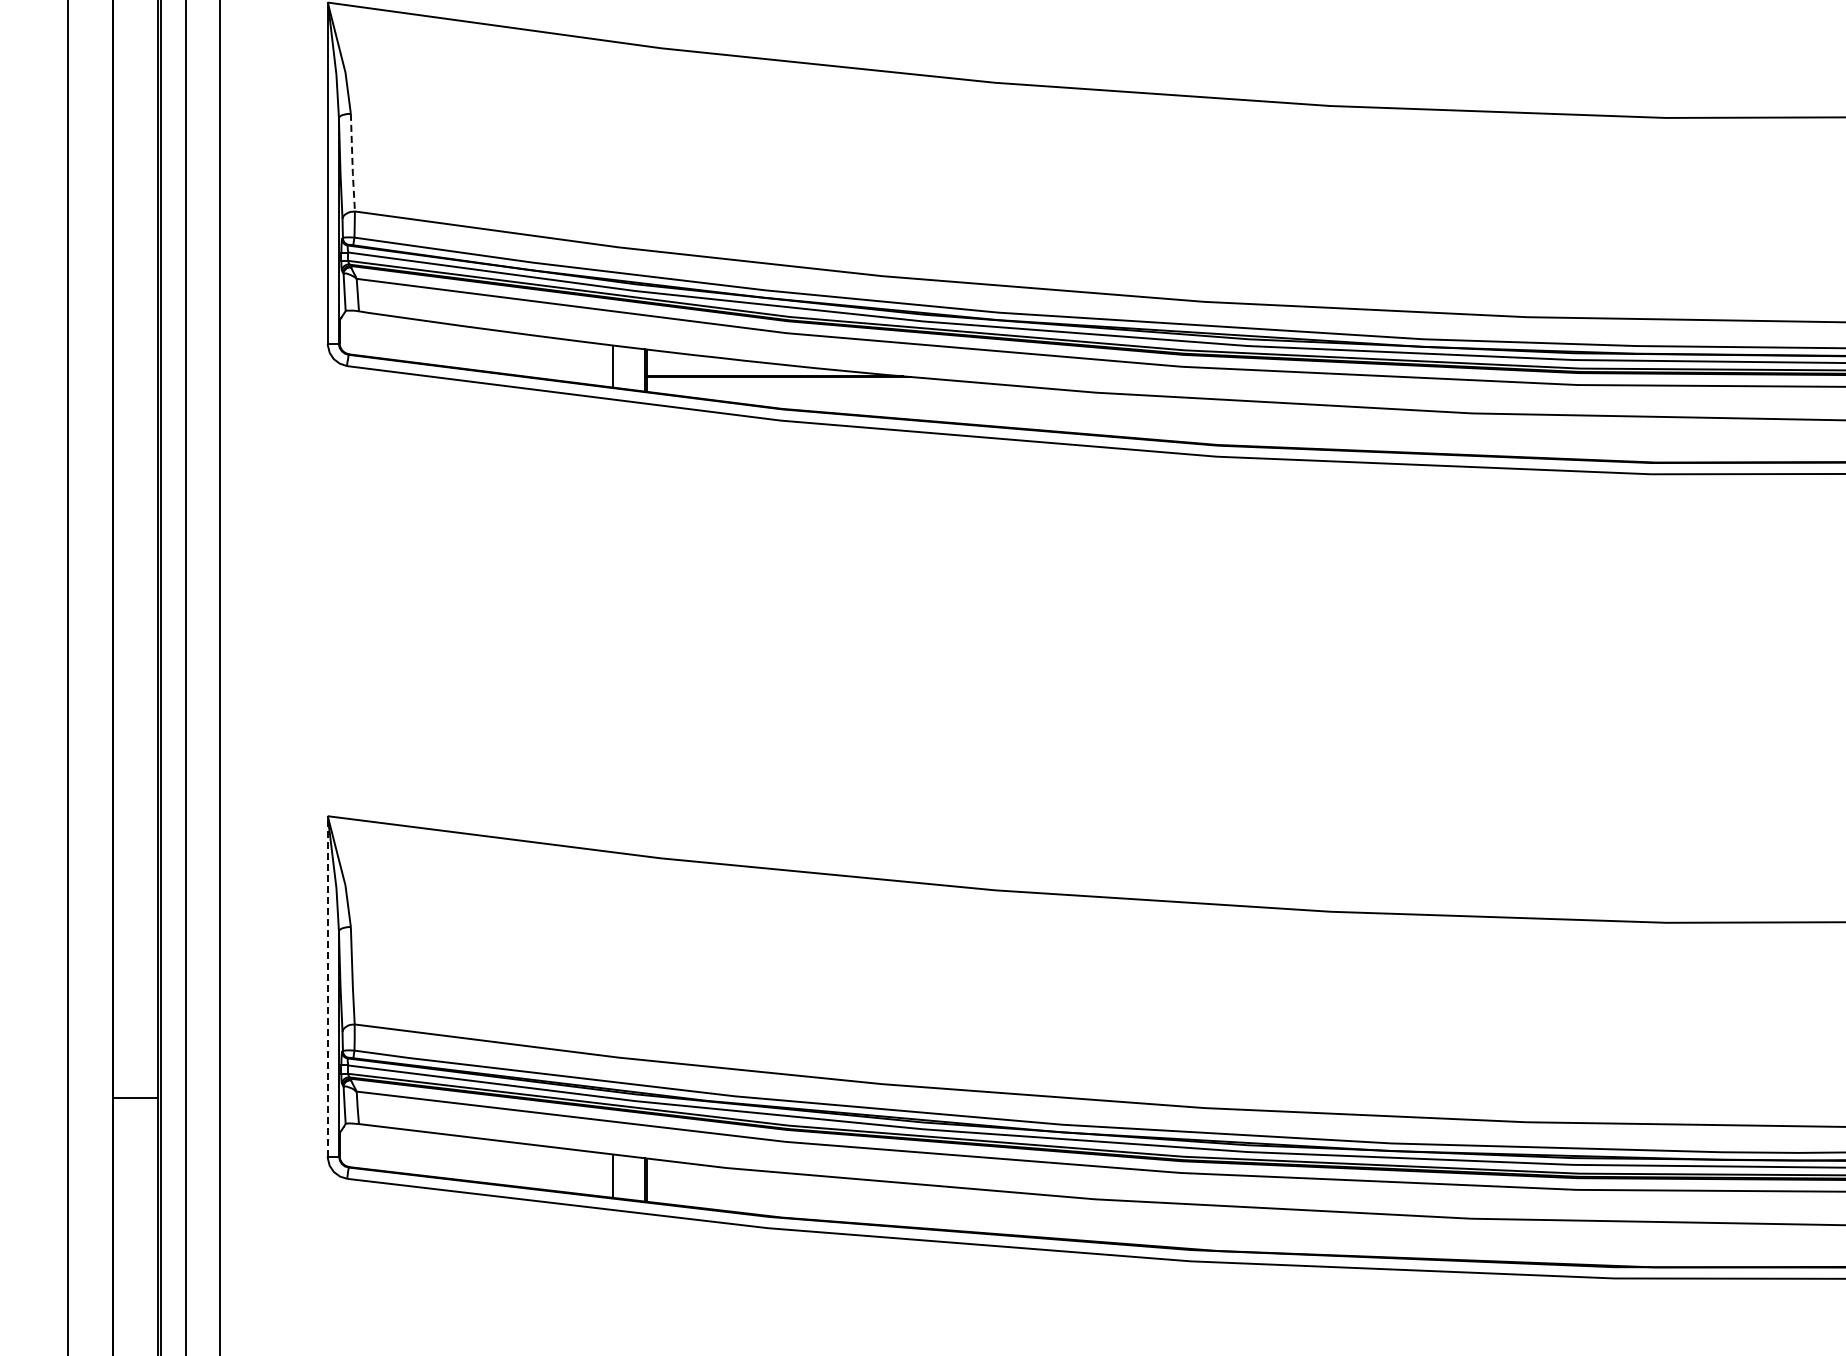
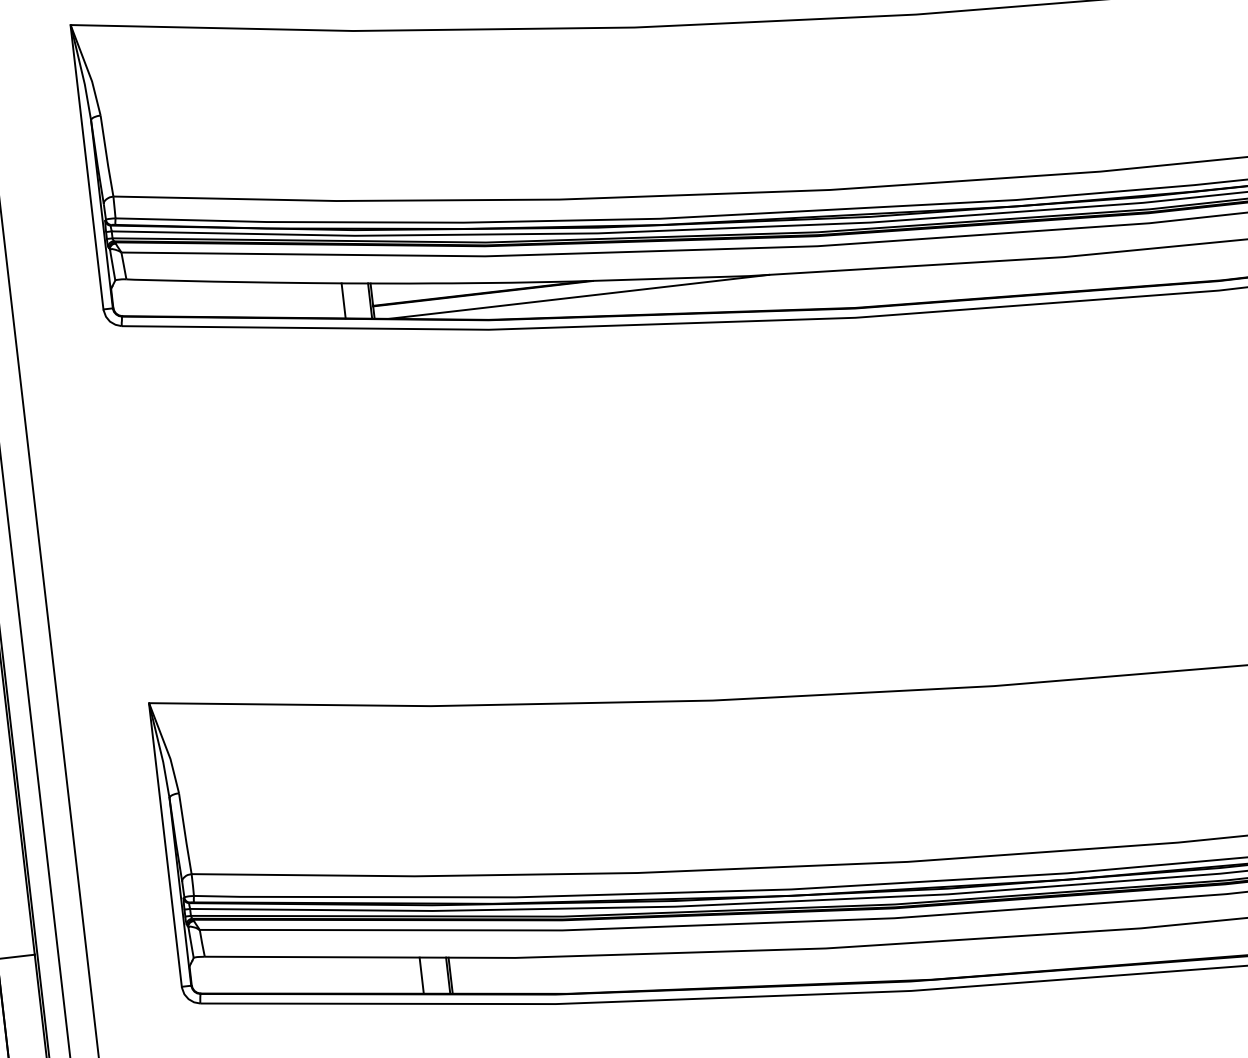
line: (352, 163) -> (106, 156), dashed -> solid
line: (892, 394) -> (579, 297), added
line: (327, 985) -> (165, 844), dashed -> solid

